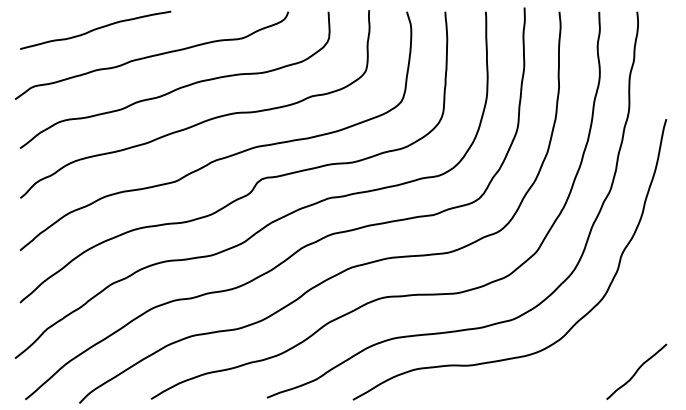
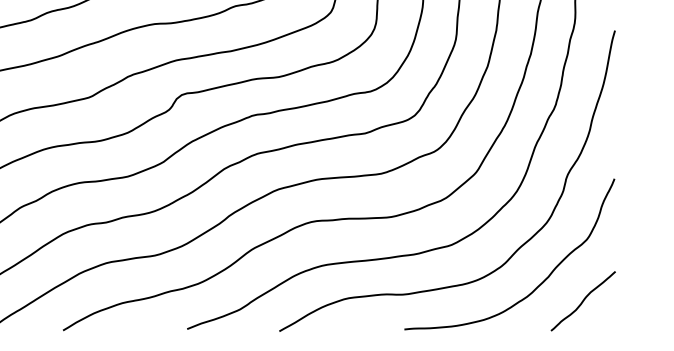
curve: (592, 358) -> (535, 286), added

